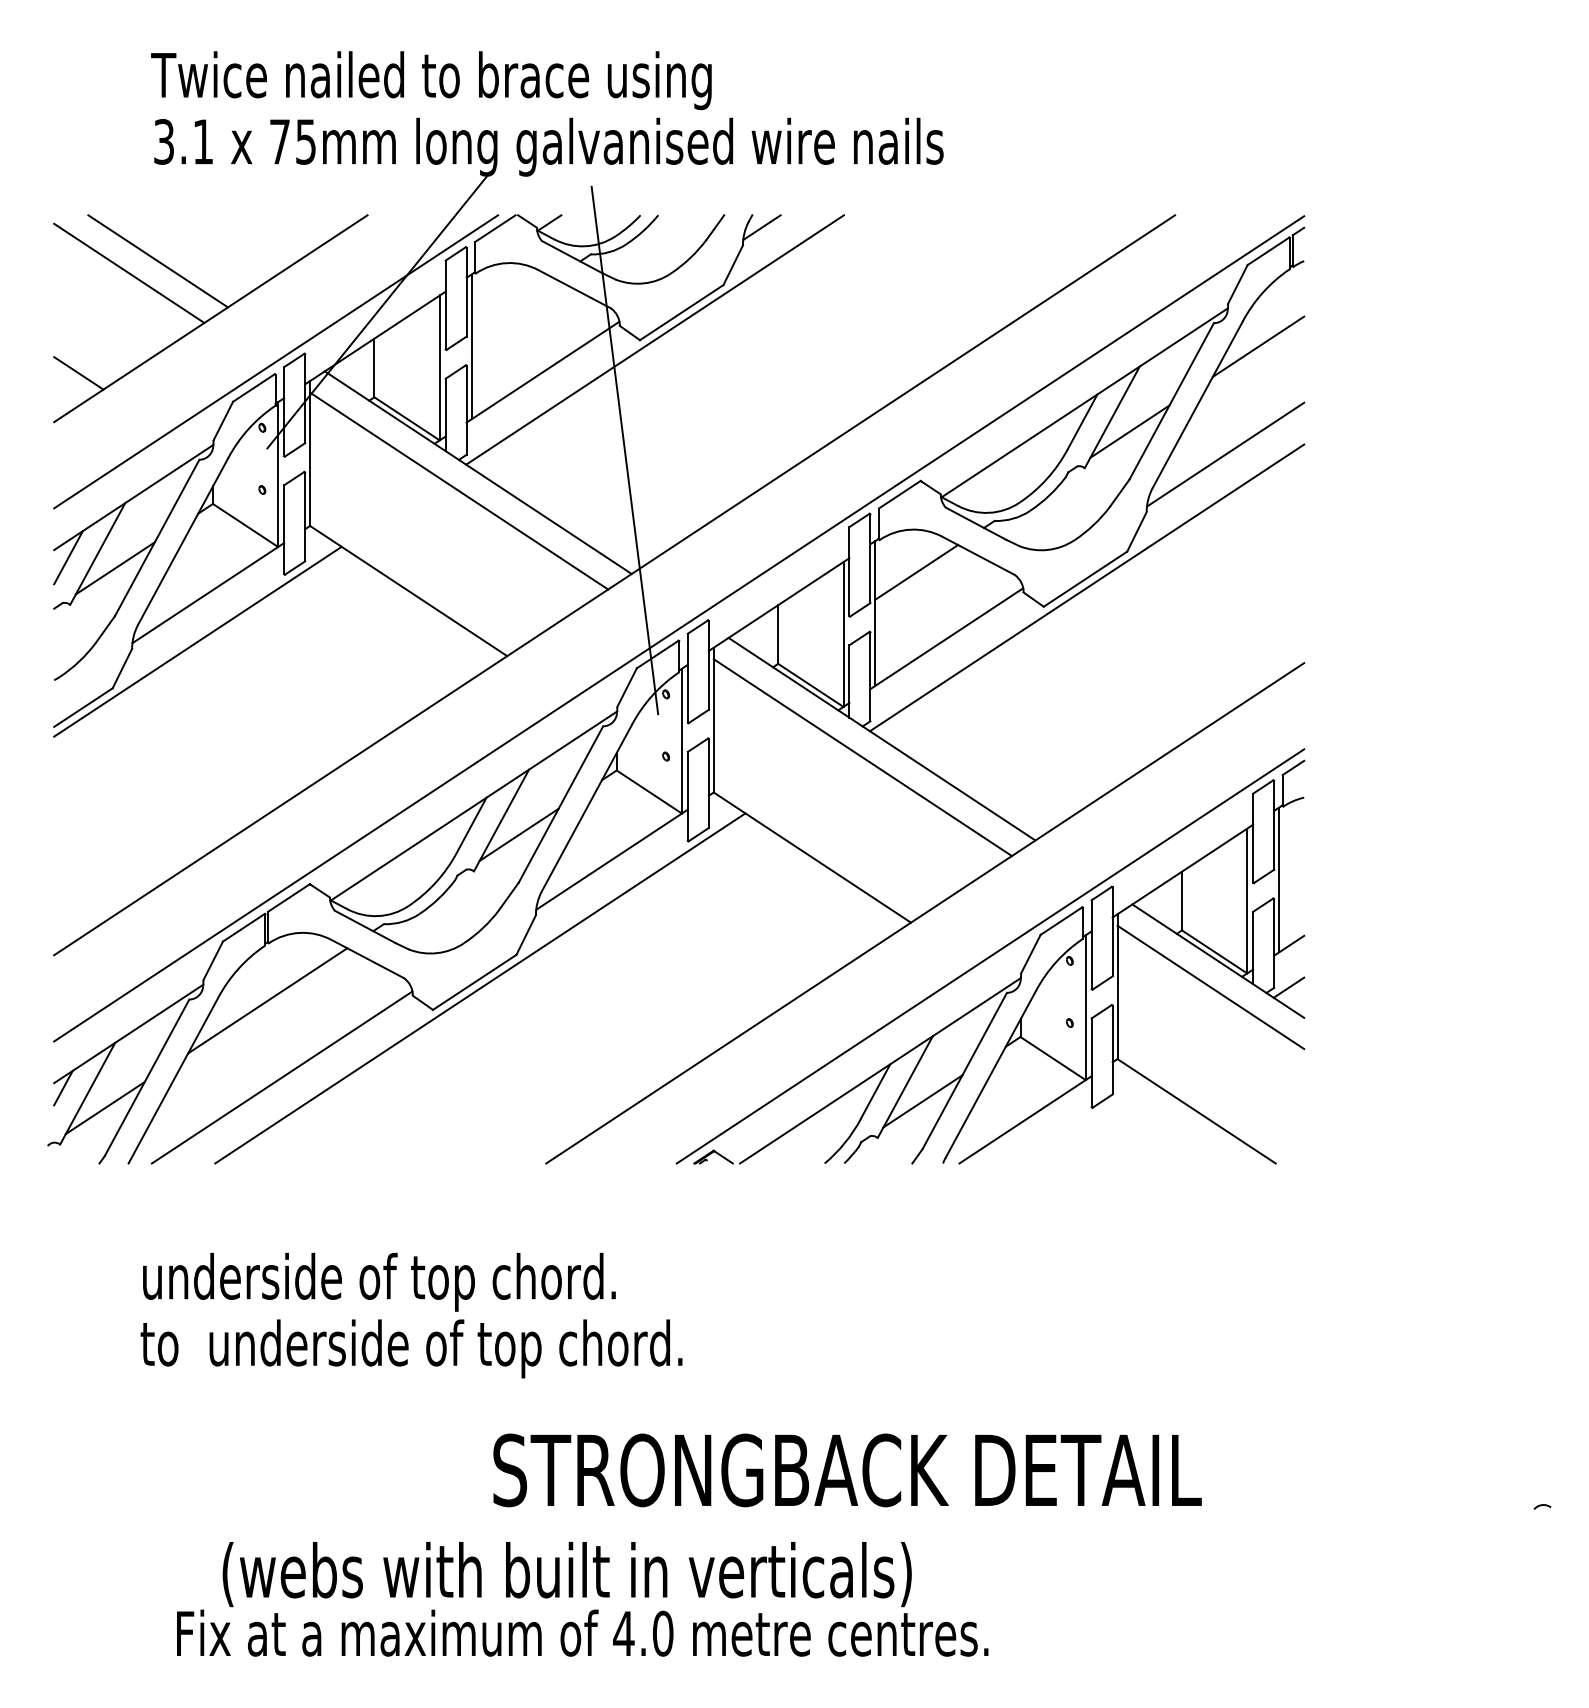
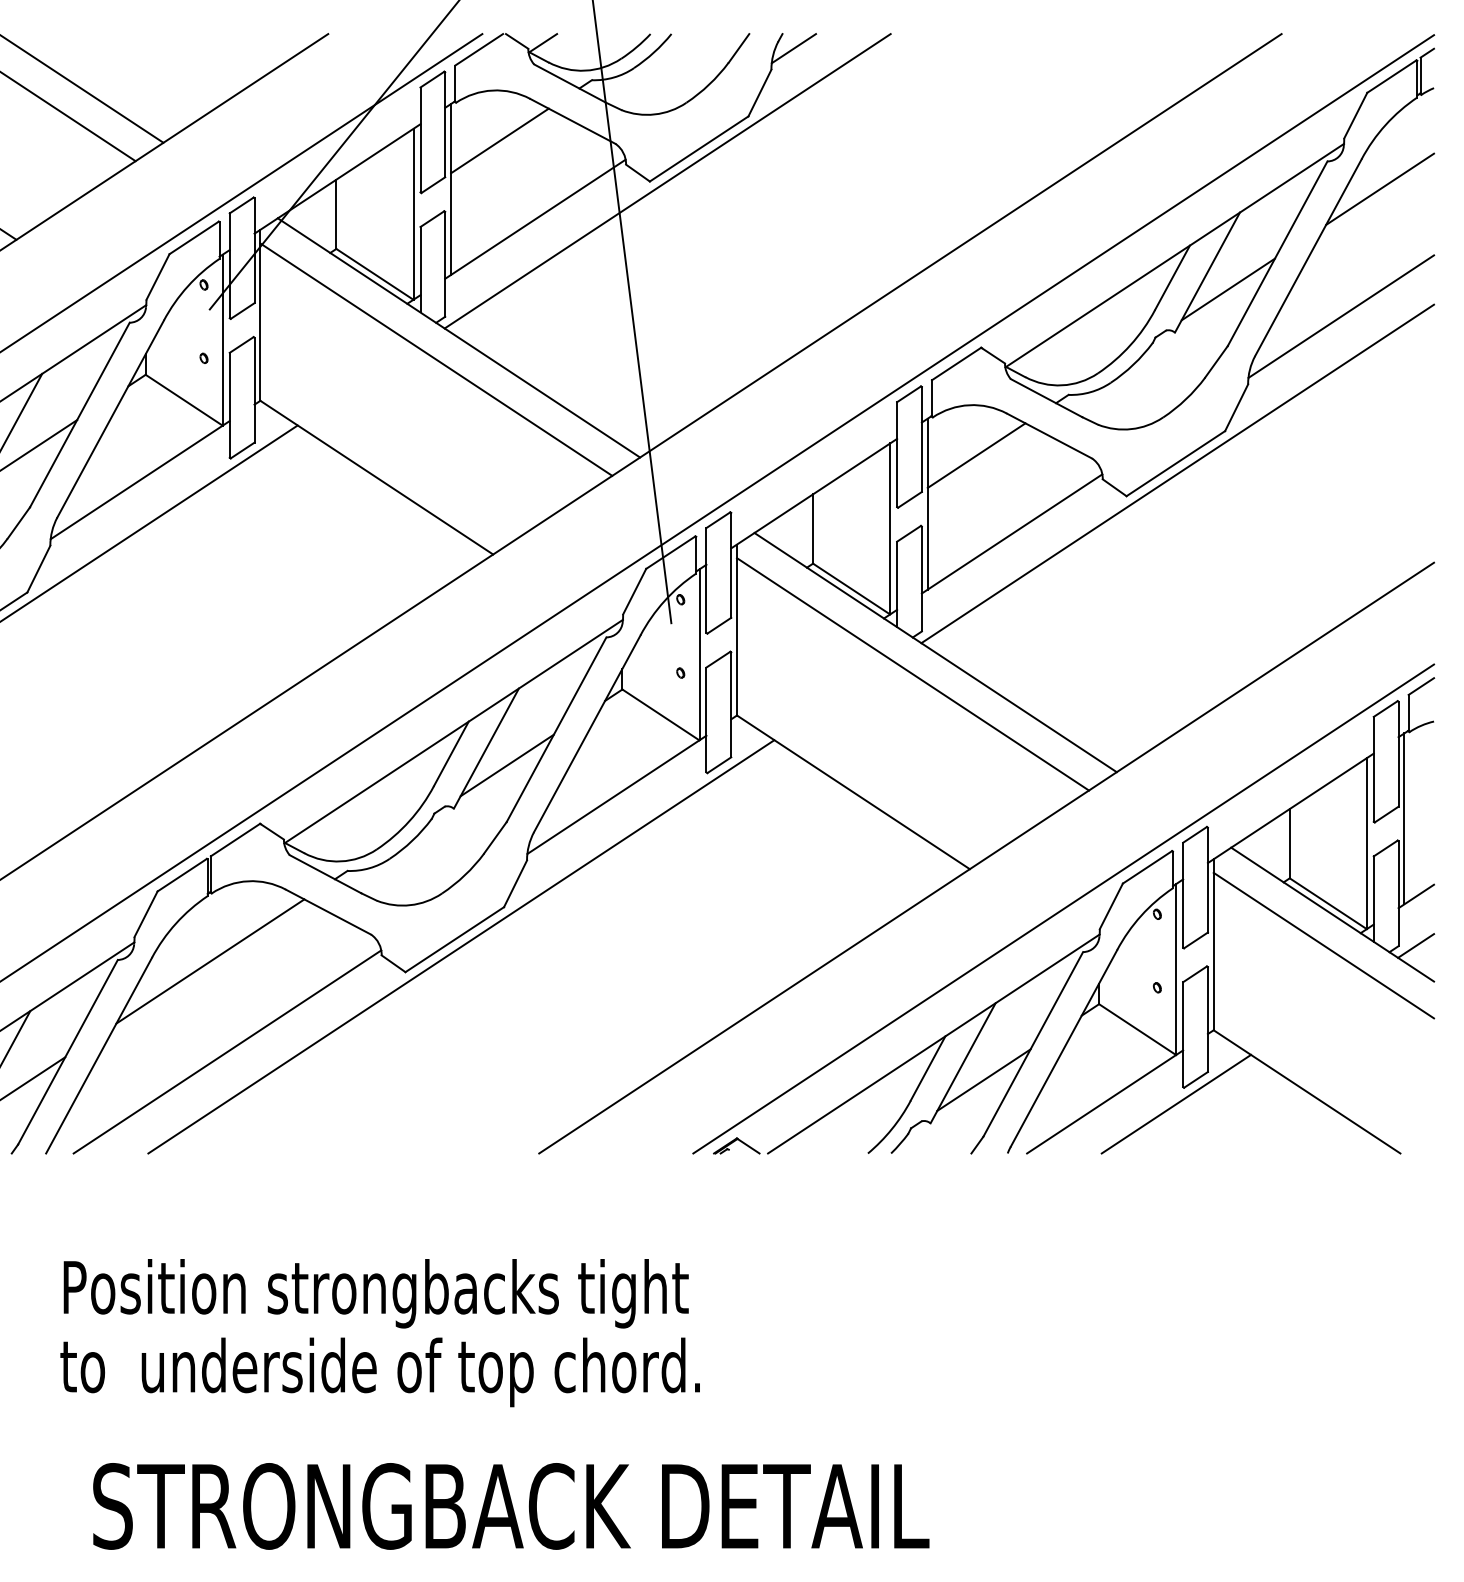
line: (512, 305) -> (499, 140), added
line: (1085, 1121) -> (1175, 1103), added
text: (407, 1281) -> (375, 1292), underside of top chord. -> Position strongbacks tight
text: (847, 1470) -> (511, 1506), moved

